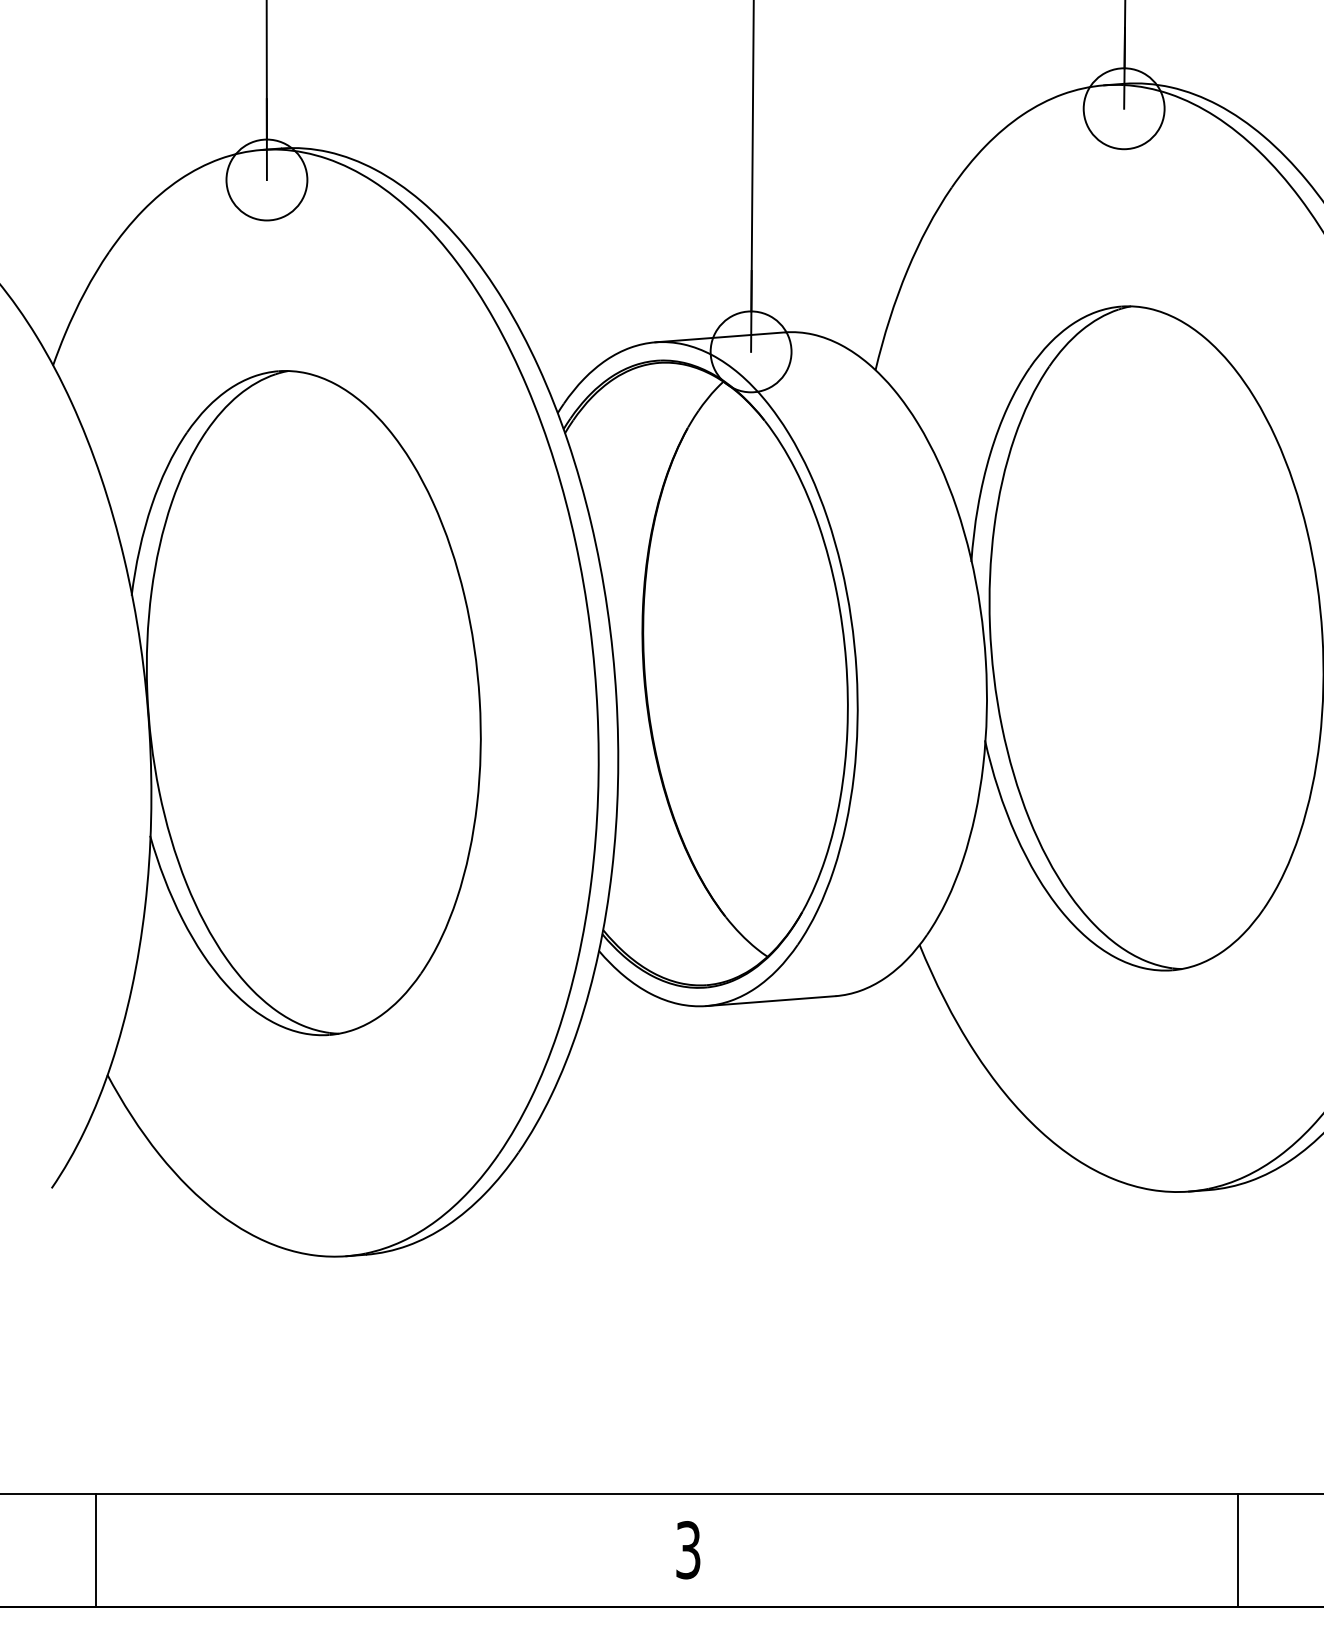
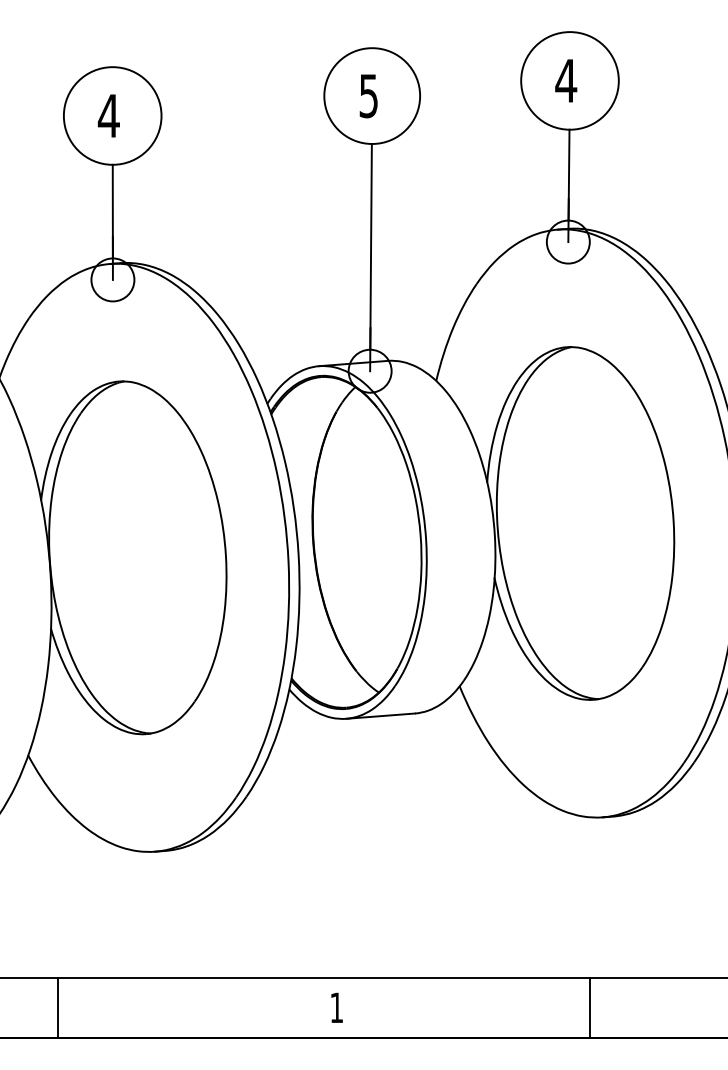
line: (96, 1549) -> (58, 1007), moved
text: (687, 1549) -> (336, 1007), 3 -> 1
line: (1237, 1549) -> (589, 1007), moved

